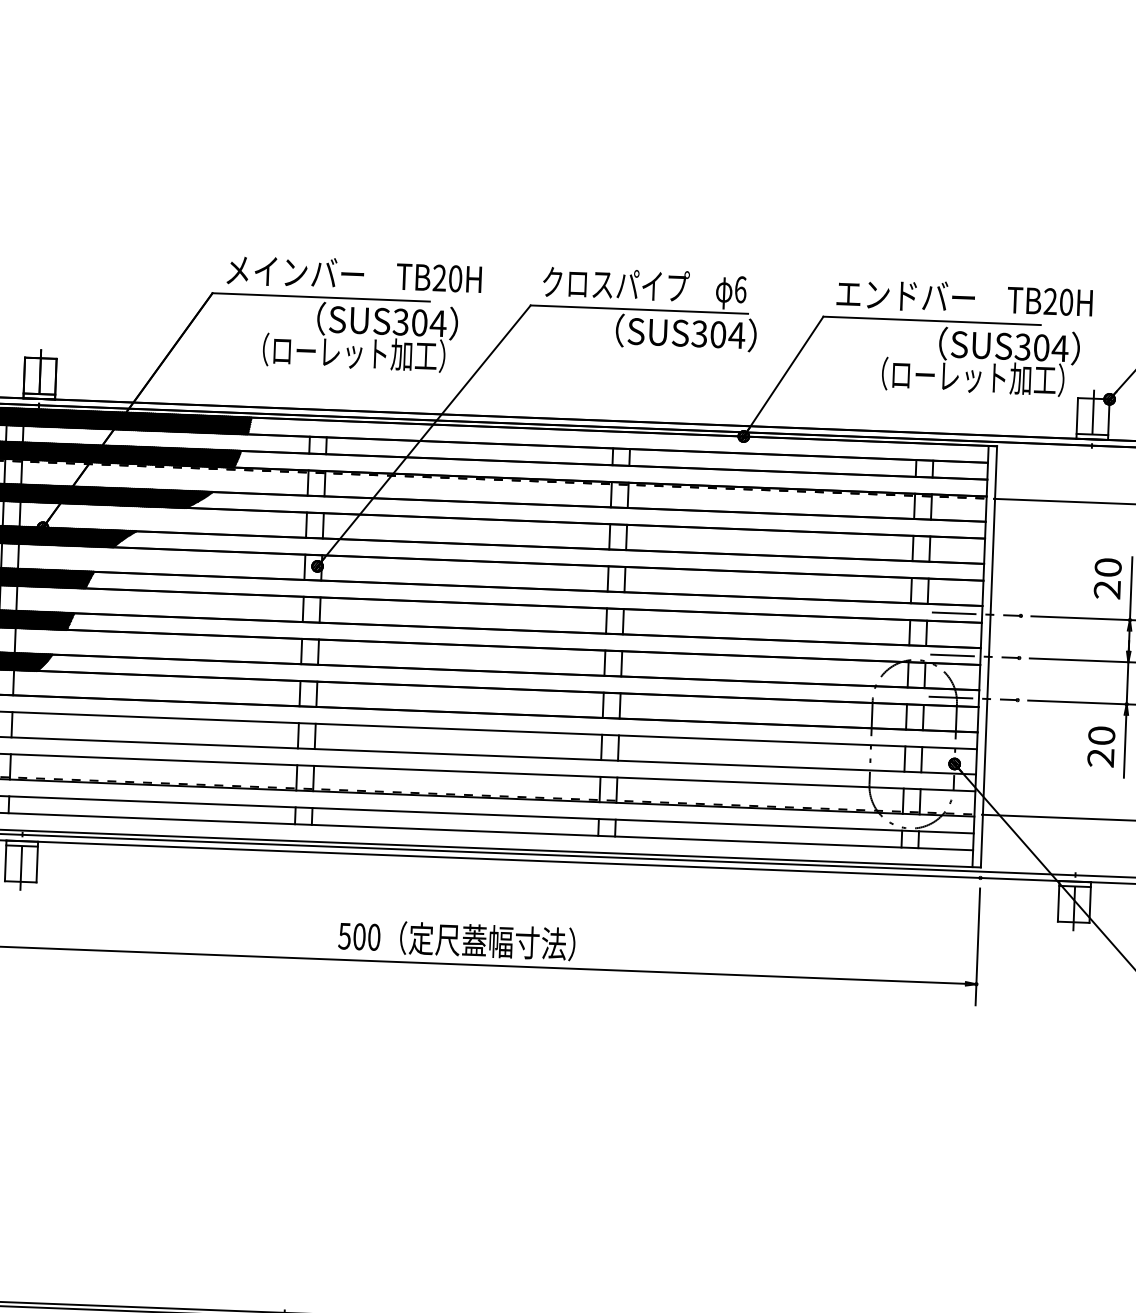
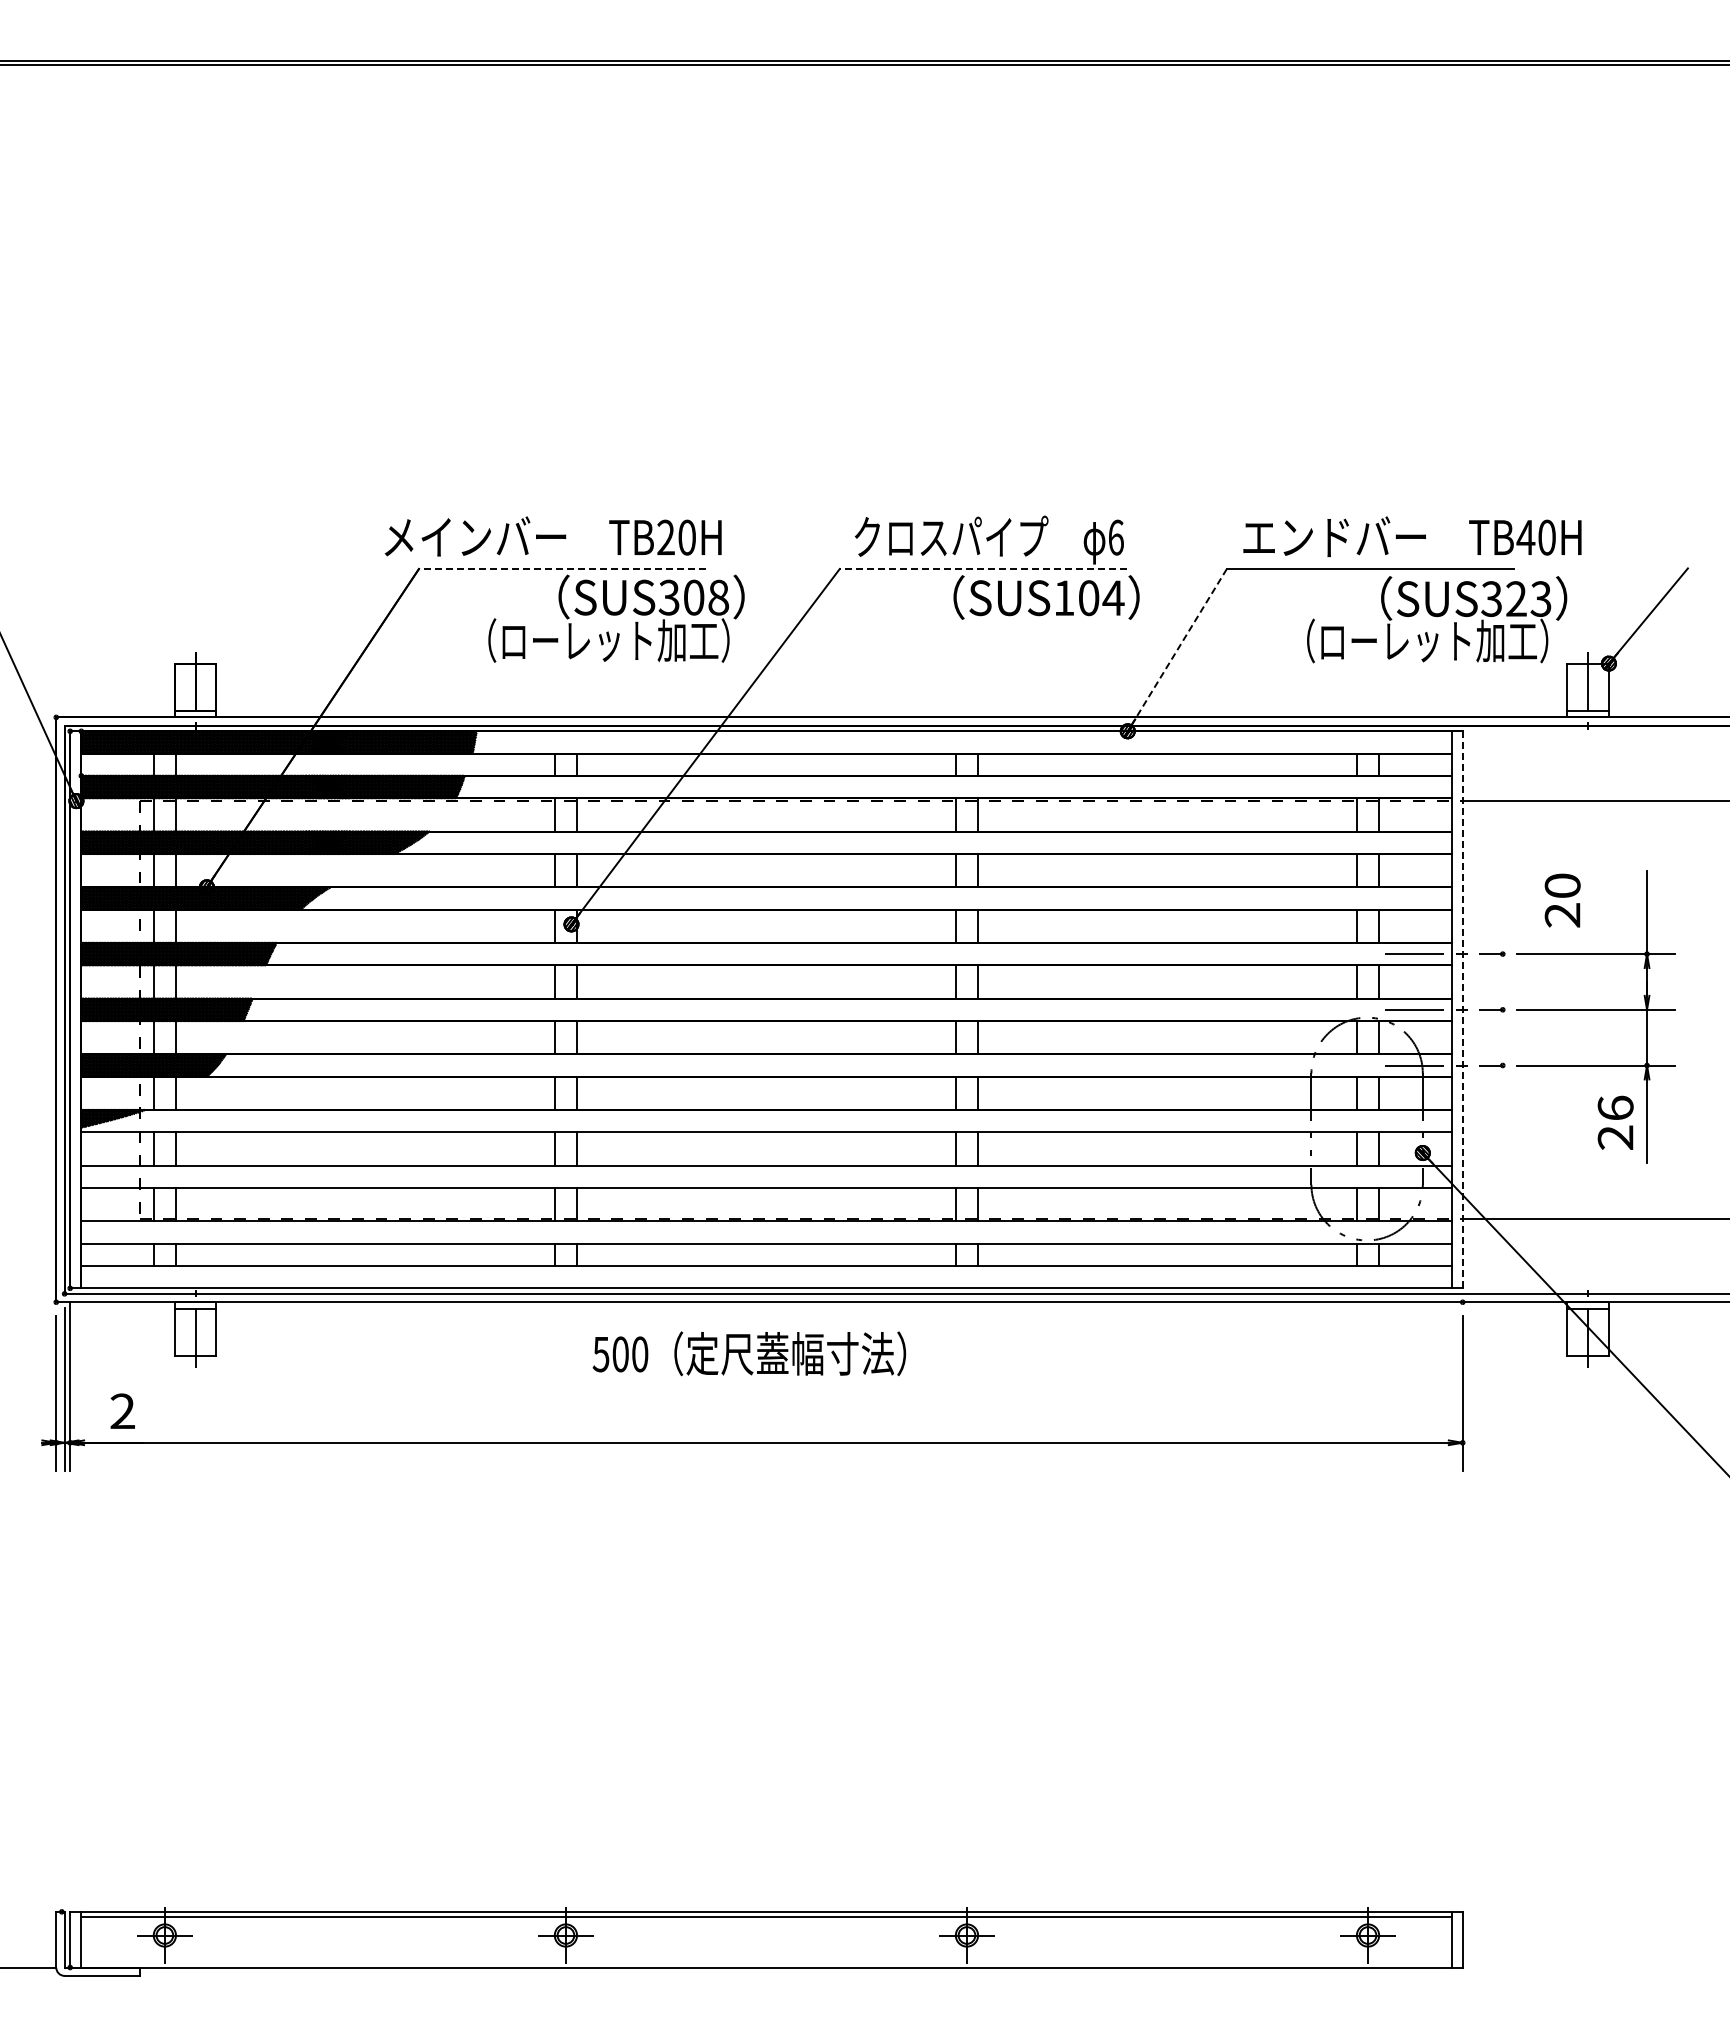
text: (353, 274) -> (552, 536), moved
line: (321, 297) -> (562, 569), solid -> dashed
text: (1050, 300) -> (1525, 536), TB20H -> TB40H
line: (639, 310) -> (983, 569), solid -> dashed
text: (438, 323) -> (718, 597), SUS304 -> SUS308
text: (699, 334) -> (1063, 598), SUS304 -> SUS104
text: (1051, 348) -> (1529, 599), SUS304 -> SUS323
line: (784, 375) -> (1178, 648), solid -> dashed
text: (1107, 578) -> (1562, 900), moved
line: (988, 656) -> (1462, 1009), solid -> dashed
text: (1101, 735) -> (1615, 1107), 20 -> 26
text: (456, 939) -> (749, 1353), moved

